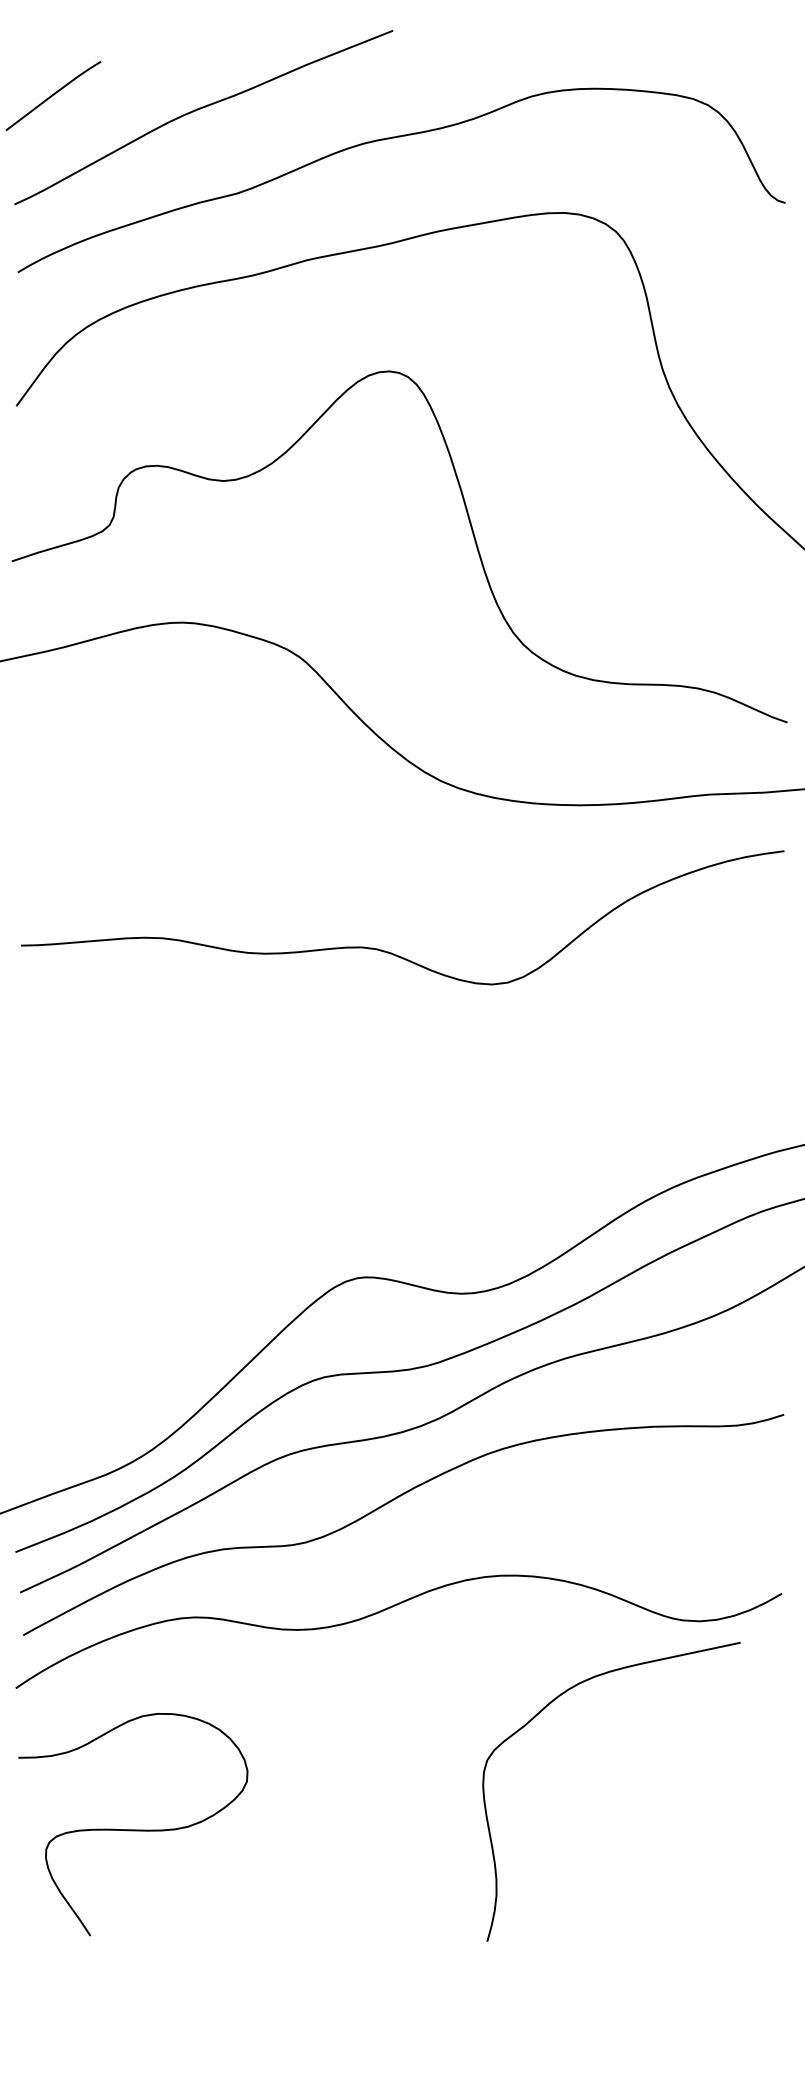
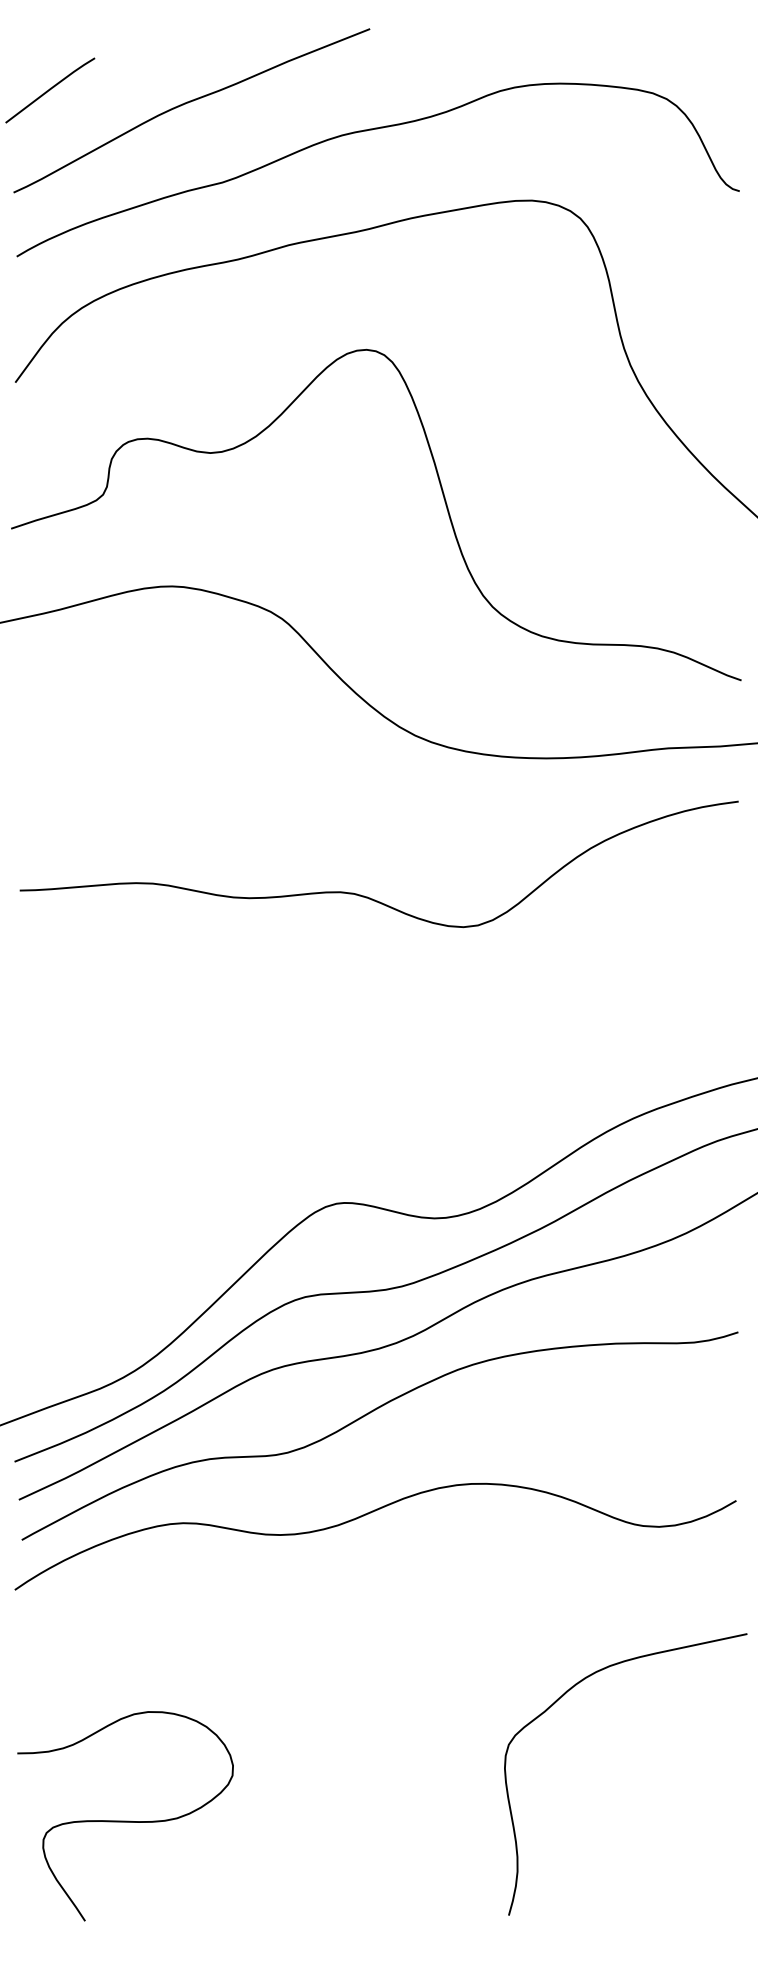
curve: (545, 1709) -> (563, 1696), moved
curve: (133, 1829) -> (125, 1820), moved

